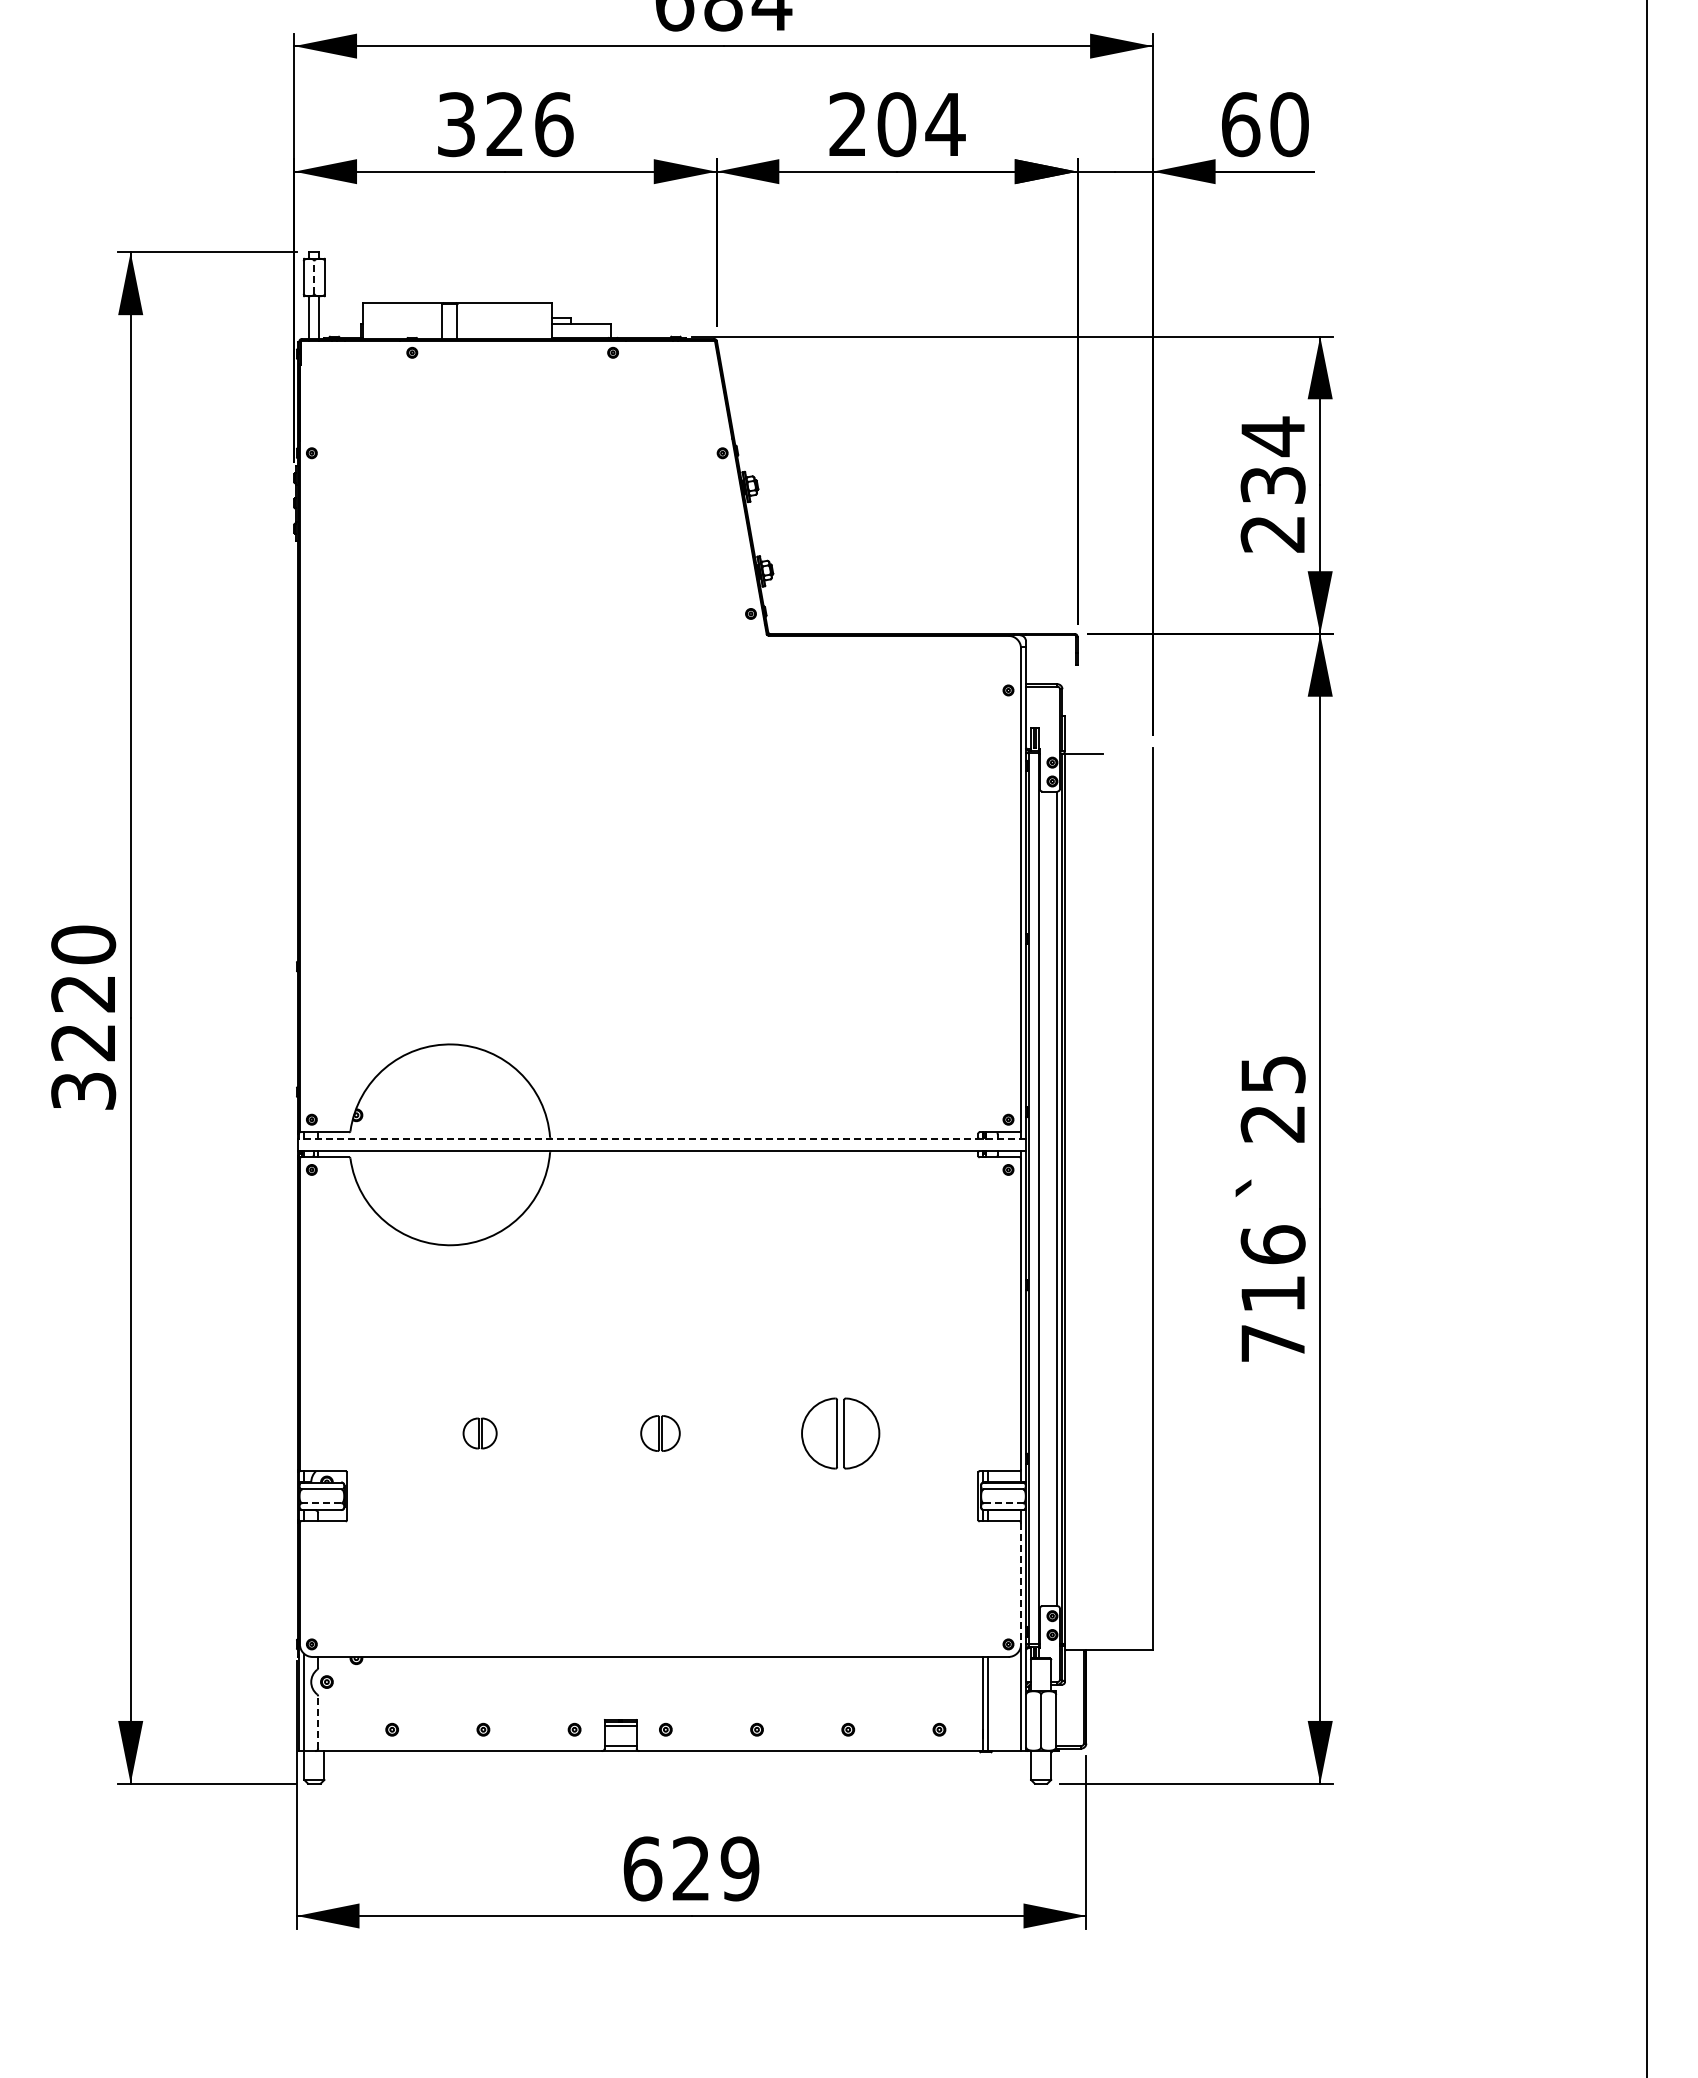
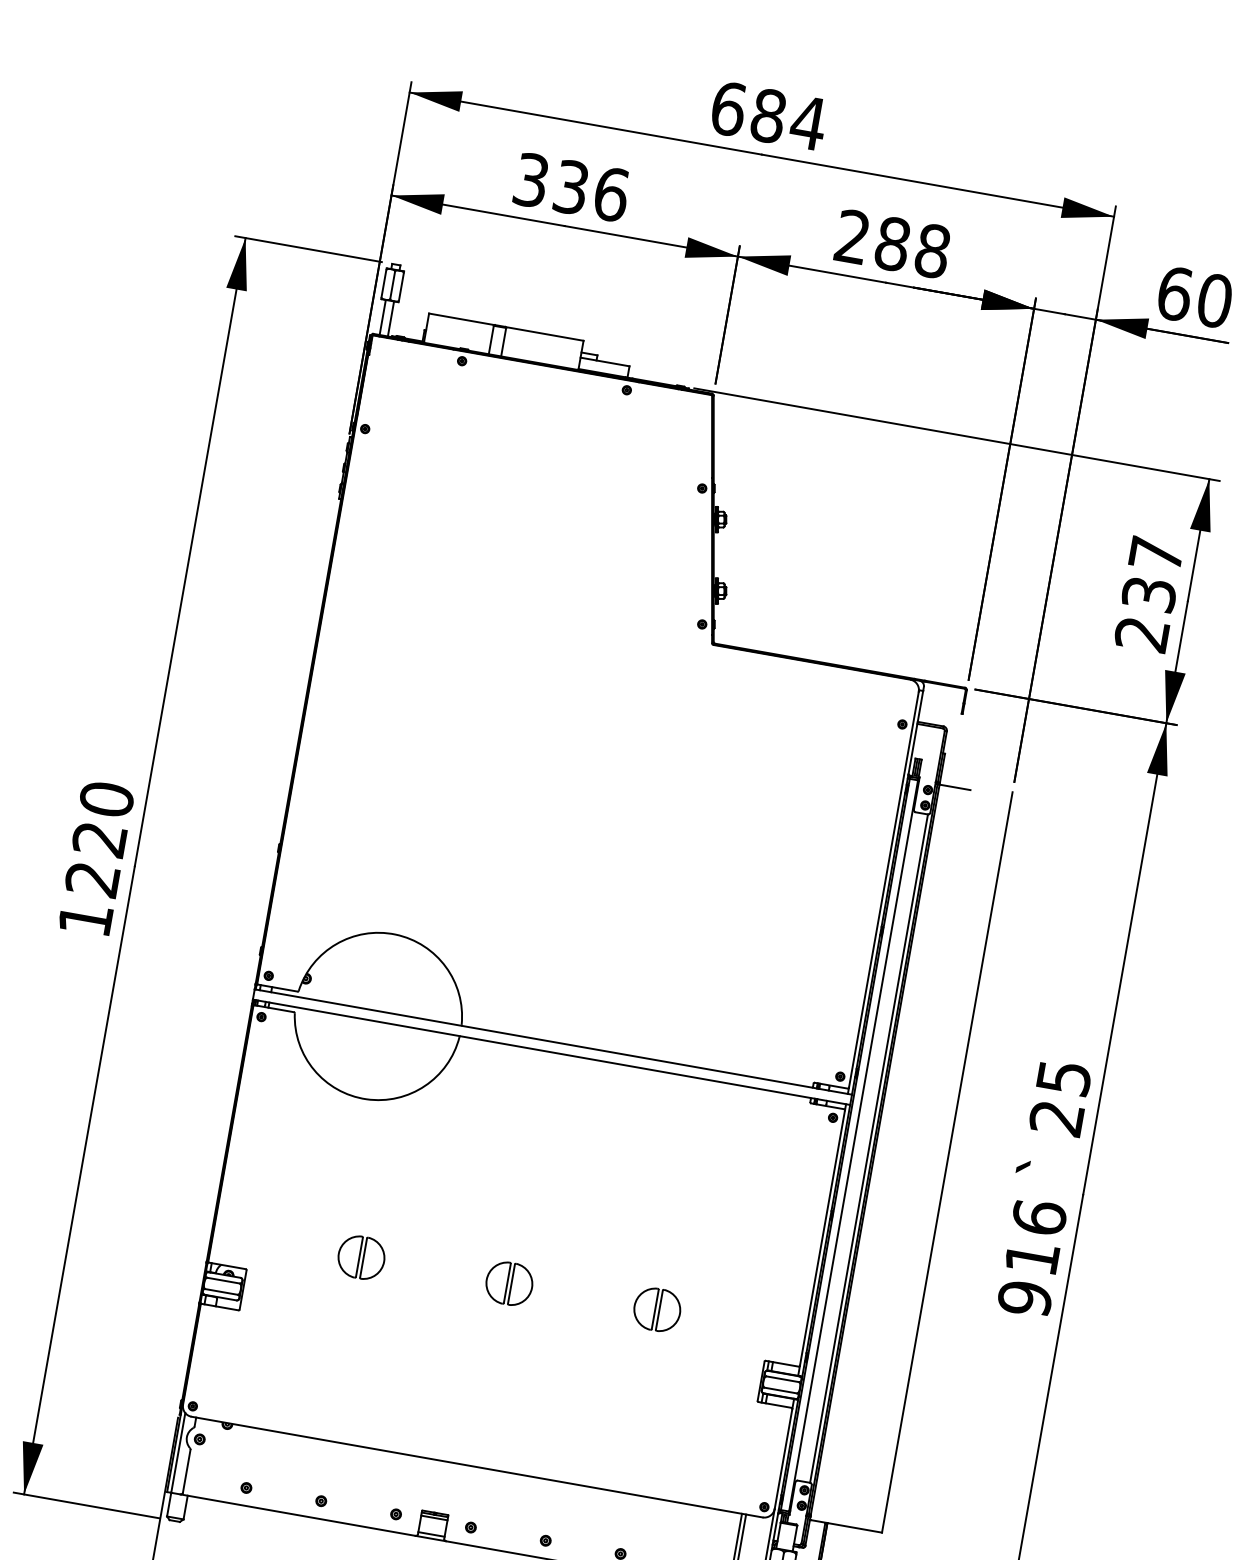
text: (504, 124) -> (570, 187), 326 -> 336
text: (921, 124) -> (912, 247), 204 -> 288
line: (314, 277) -> (392, 285), dashed -> solid
text: (1272, 436) -> (1155, 554), 234 -> 237
text: (83, 1091) -> (85, 919), 3220 -> 1220
line: (661, 1138) -> (552, 1041), dashed -> solid
text: (1272, 1343) -> (1024, 1298), 716 -> 916
part: (479, 1433) -> (360, 1257), size x1.67
part: (660, 1433) -> (509, 1283), size x1.43
part: (840, 1433) -> (657, 1309), size x0.71
line: (321, 1503) -> (221, 1292), dashed -> solid
line: (1003, 1503) -> (780, 1390), dashed -> solid
line: (1021, 1583) -> (783, 1459), dashed -> solid
line: (318, 1721) -> (187, 1470), dashed -> solid

